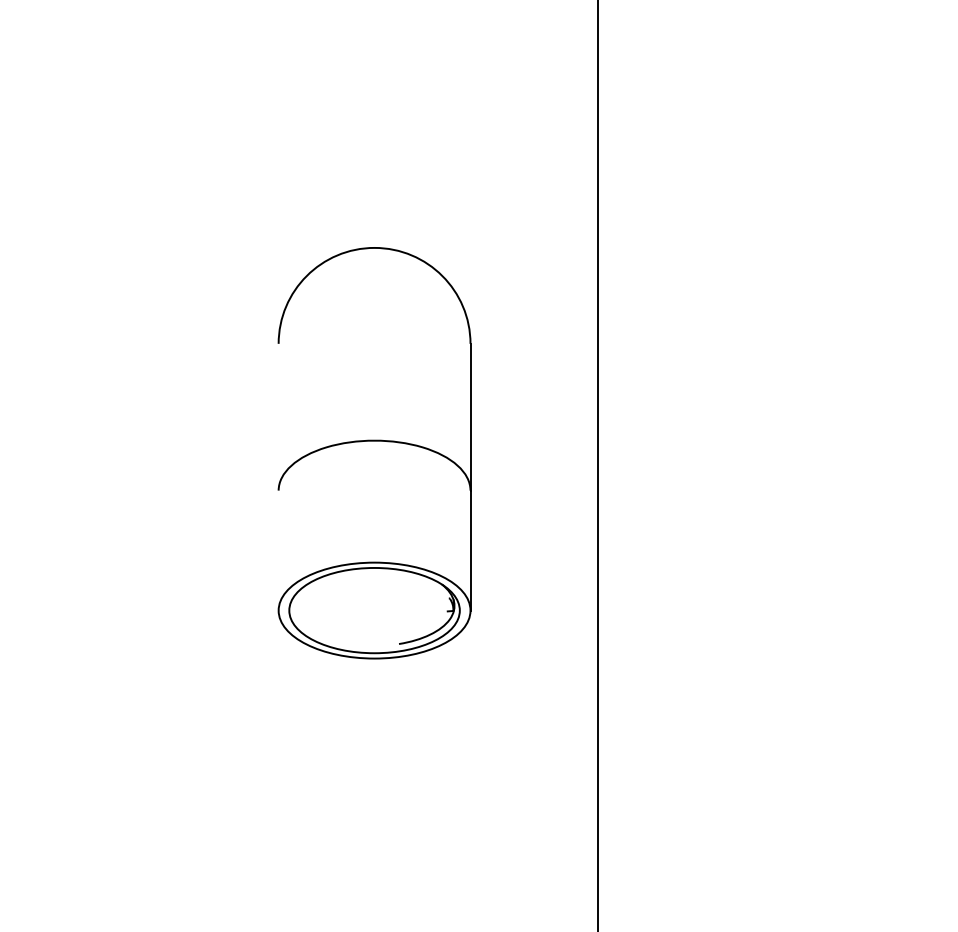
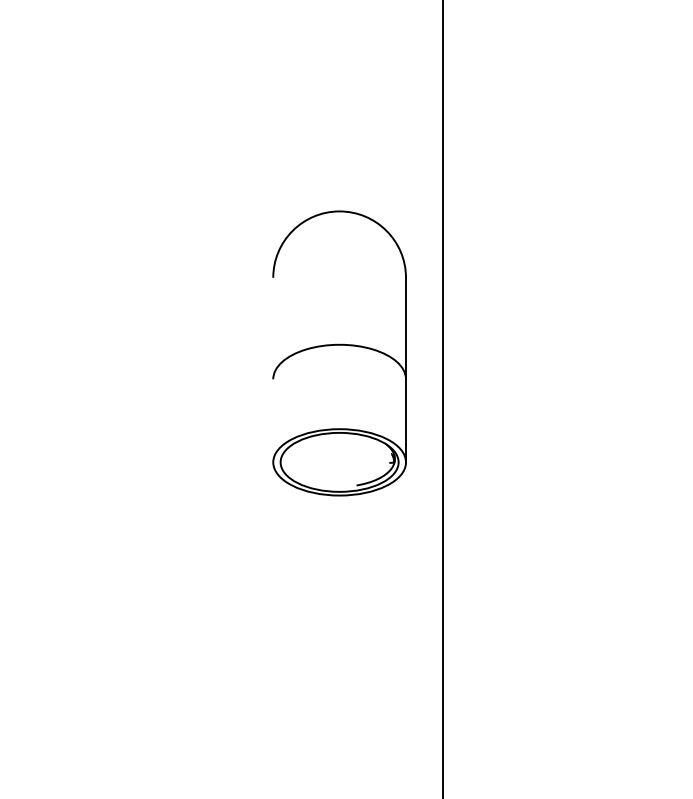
part: (374, 441) -> (339, 345), moved

